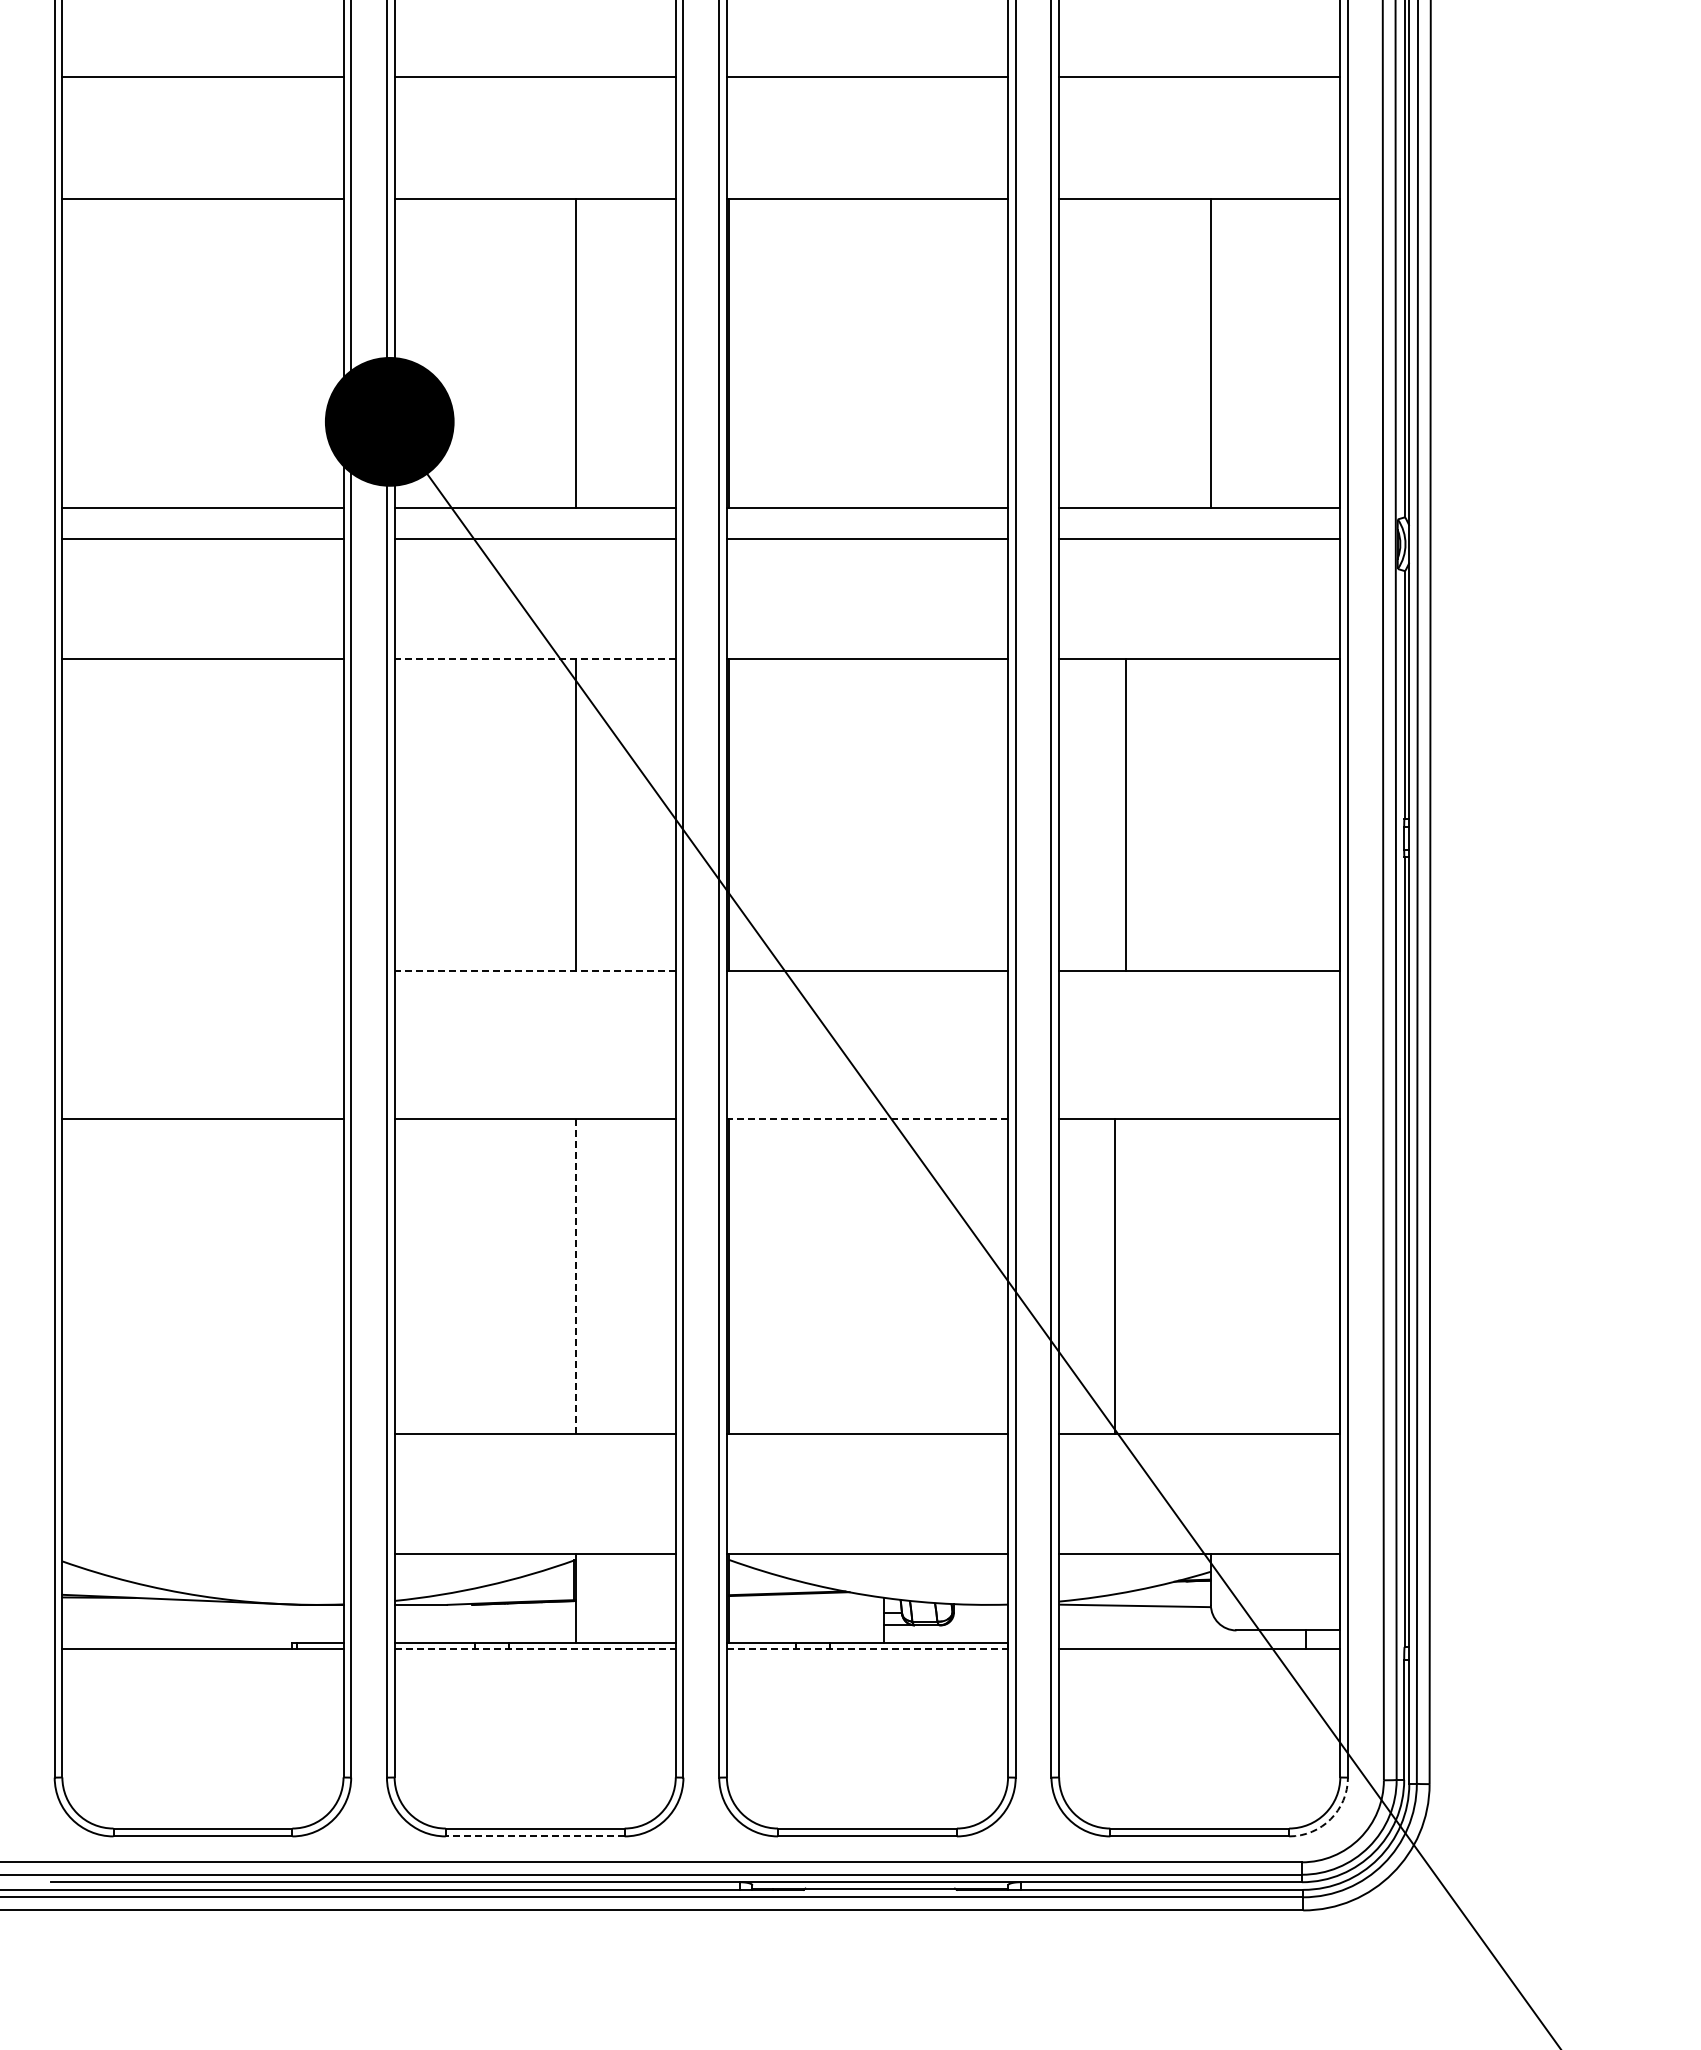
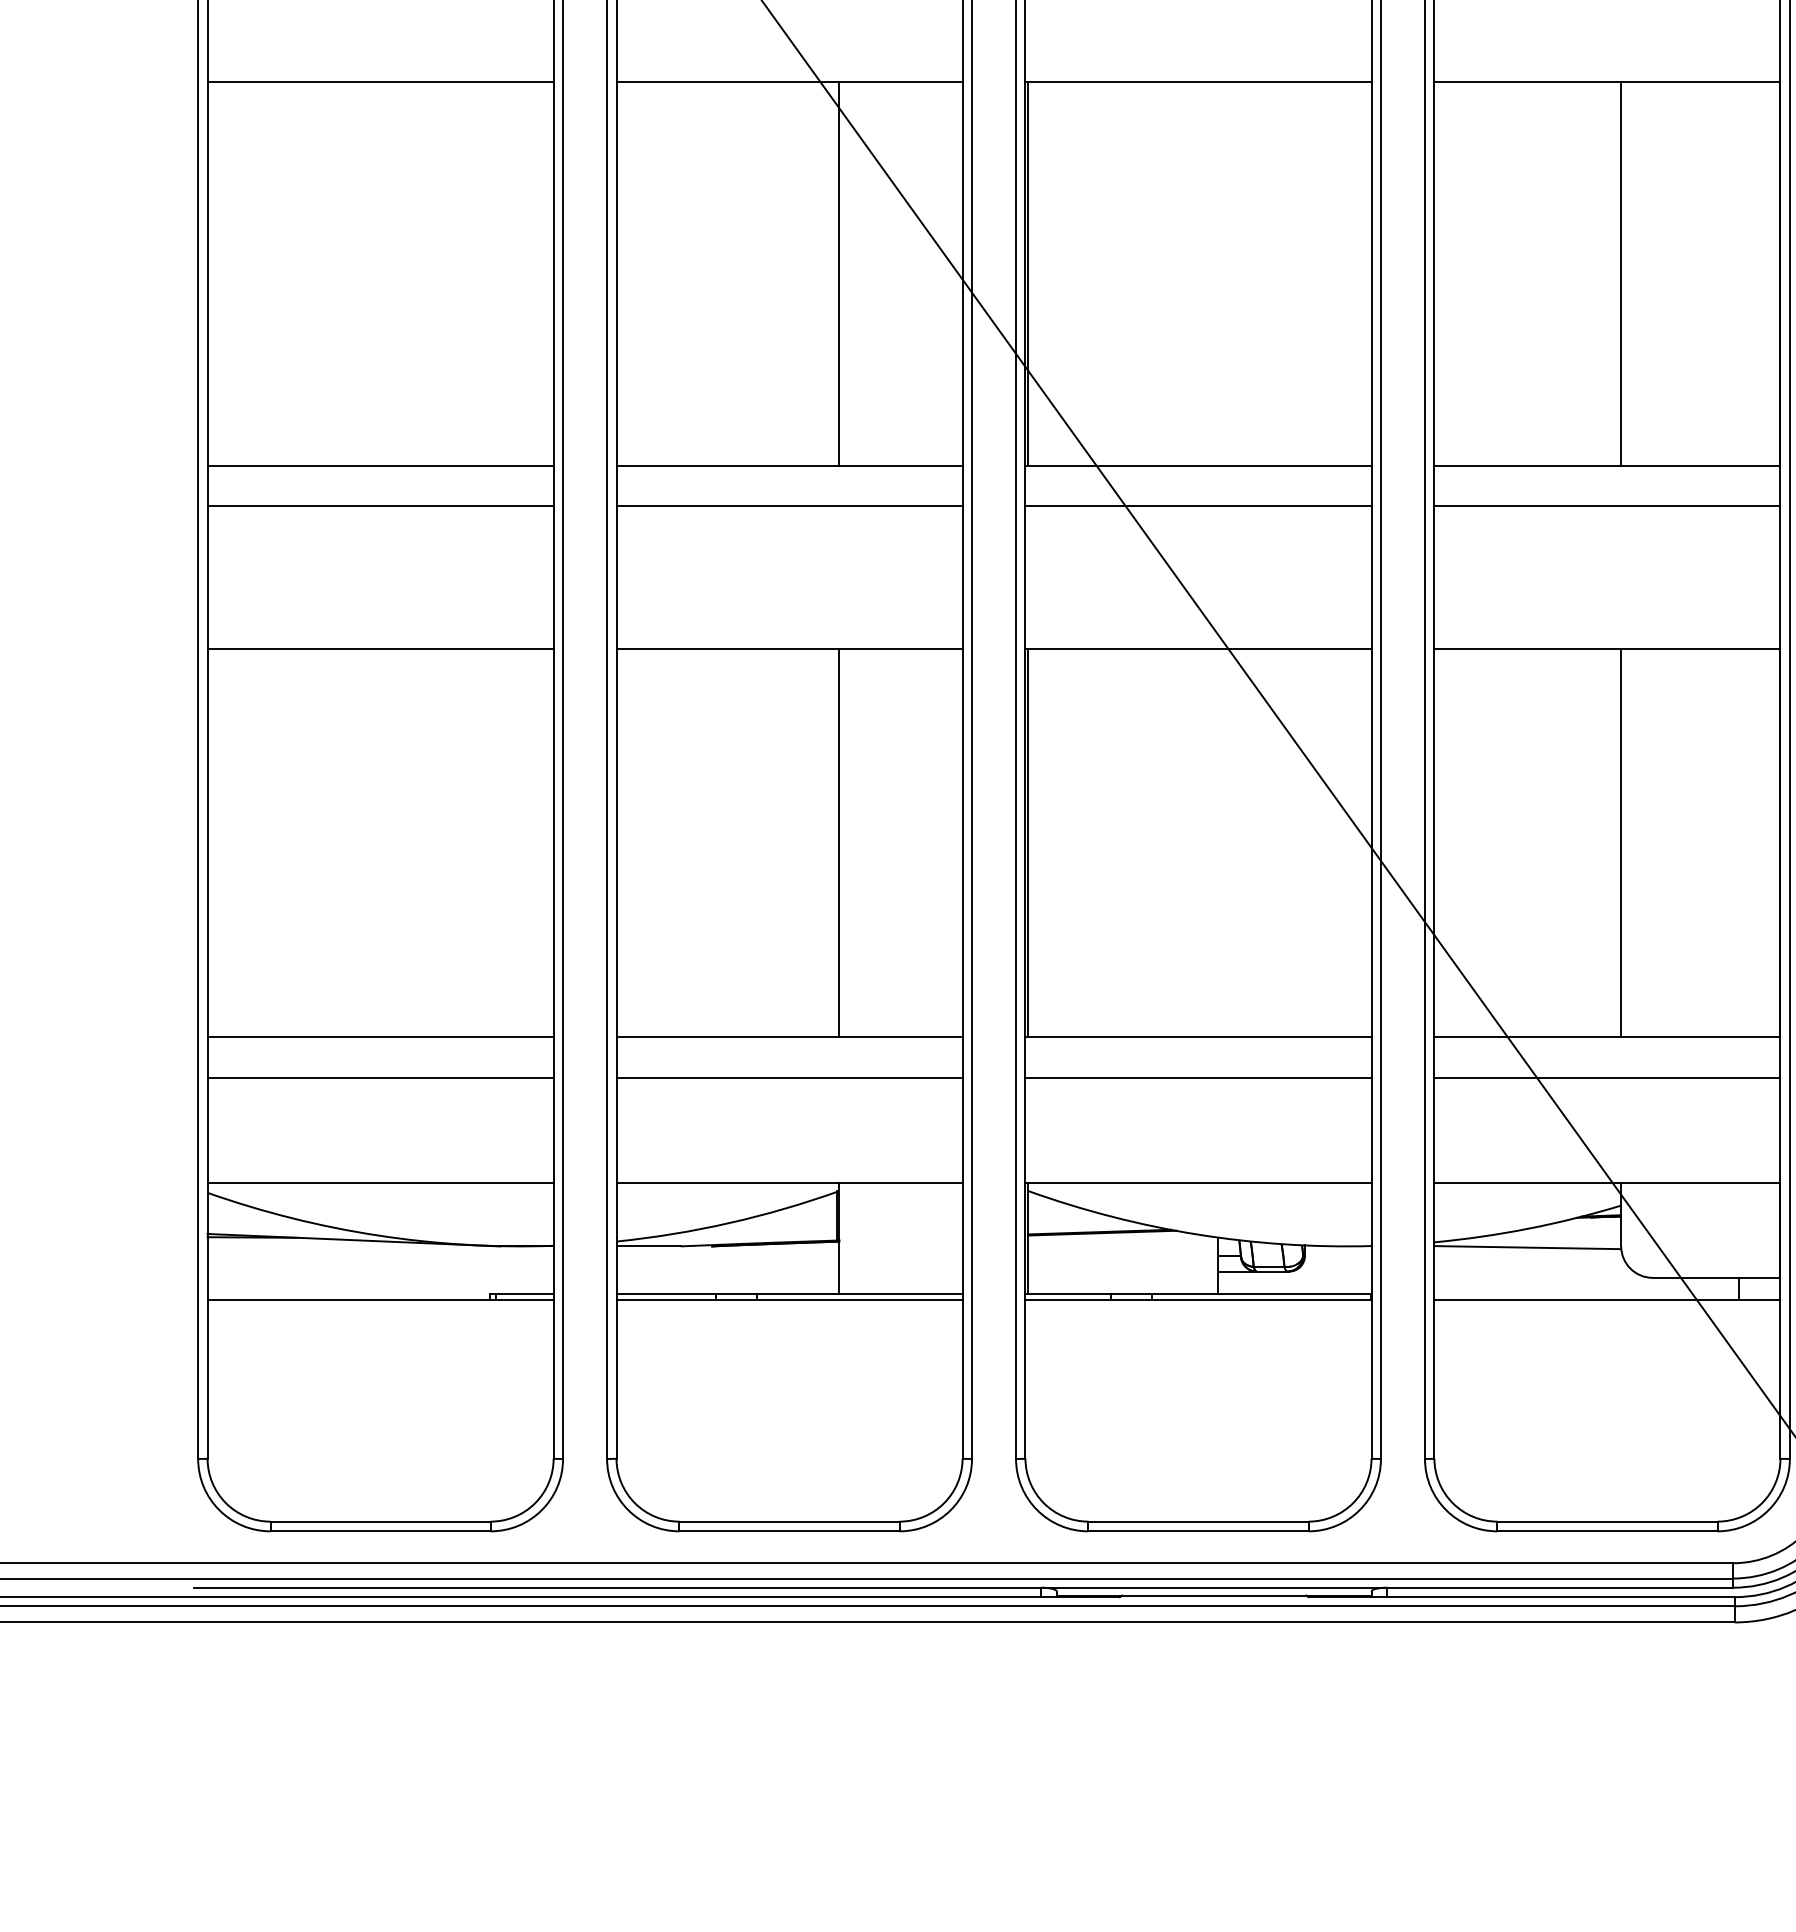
line: (535, 659) -> (789, 82), dashed -> solid
line: (1125, 814) -> (1620, 273), moved
line: (202, 970) -> (380, 465), added
line: (535, 970) -> (789, 465), dashed -> solid
line: (202, 1003) -> (380, 506), added
line: (534, 1003) -> (788, 506), added
line: (867, 1003) -> (1198, 506), added
line: (1199, 1003) -> (1607, 506), added
line: (867, 1119) -> (1198, 648), dashed -> solid
line: (575, 1276) -> (839, 842), dashed -> solid
line: (1114, 1276) -> (1620, 842), moved
line: (202, 1434) -> (380, 1036), added
line: (202, 1467) -> (380, 1077), added
line: (534, 1467) -> (788, 1077), added
line: (867, 1467) -> (1198, 1077), added
line: (1199, 1467) -> (1607, 1077), added
line: (202, 1553) -> (380, 1183), added
line: (535, 1648) -> (789, 1300), dashed -> solid
line: (867, 1648) -> (1198, 1300), dashed -> solid
arc: (1330, 1819) -> (1768, 1510), dashed -> solid
line: (534, 1836) -> (788, 1531), dashed -> solid

